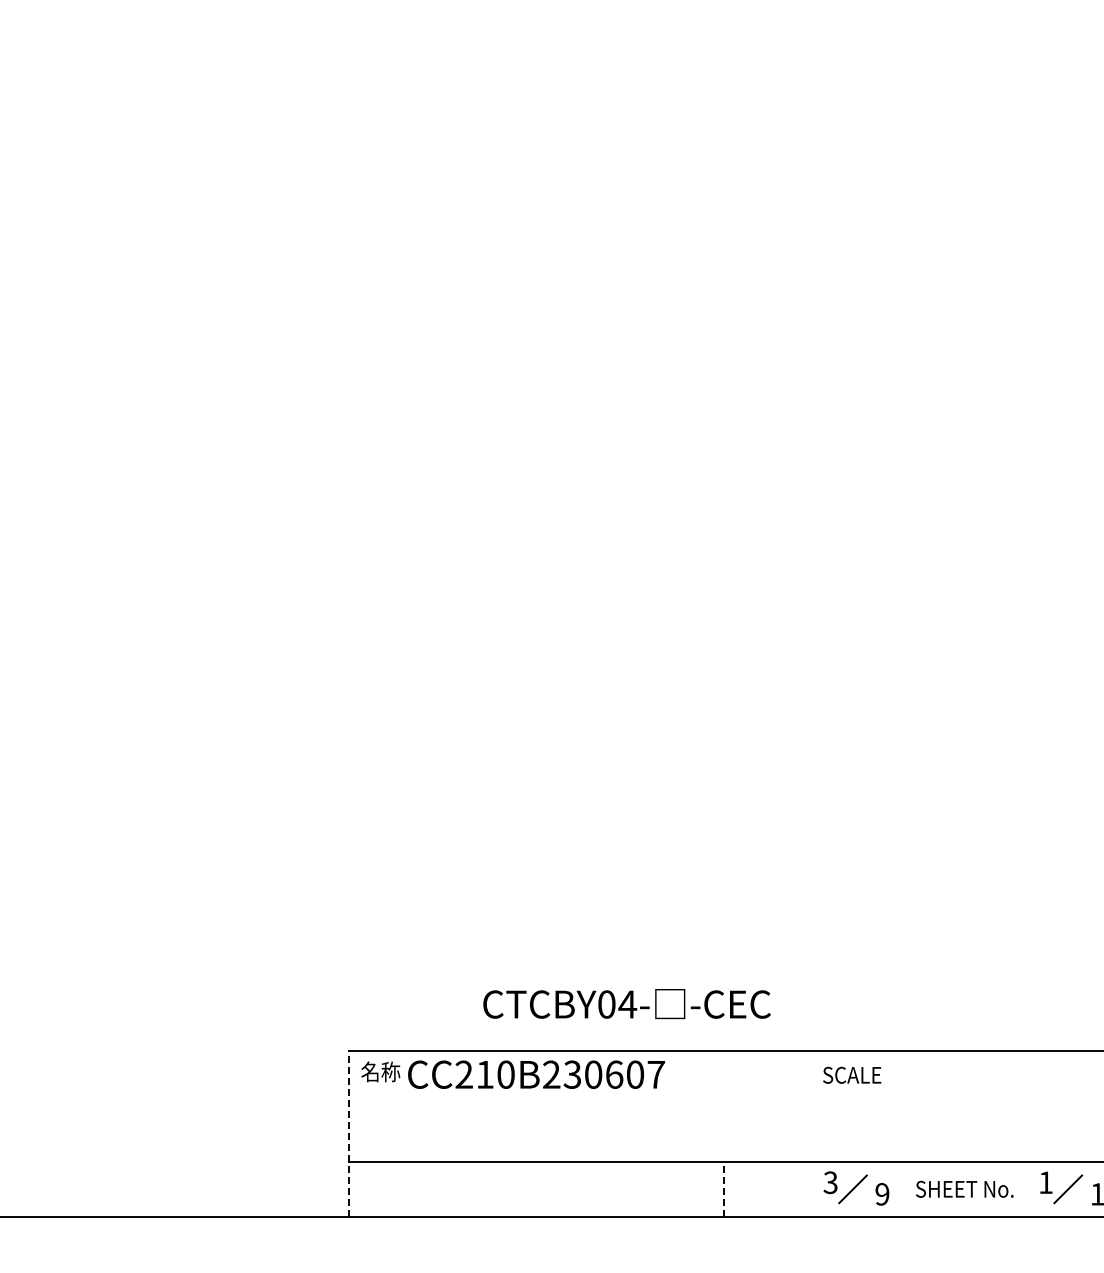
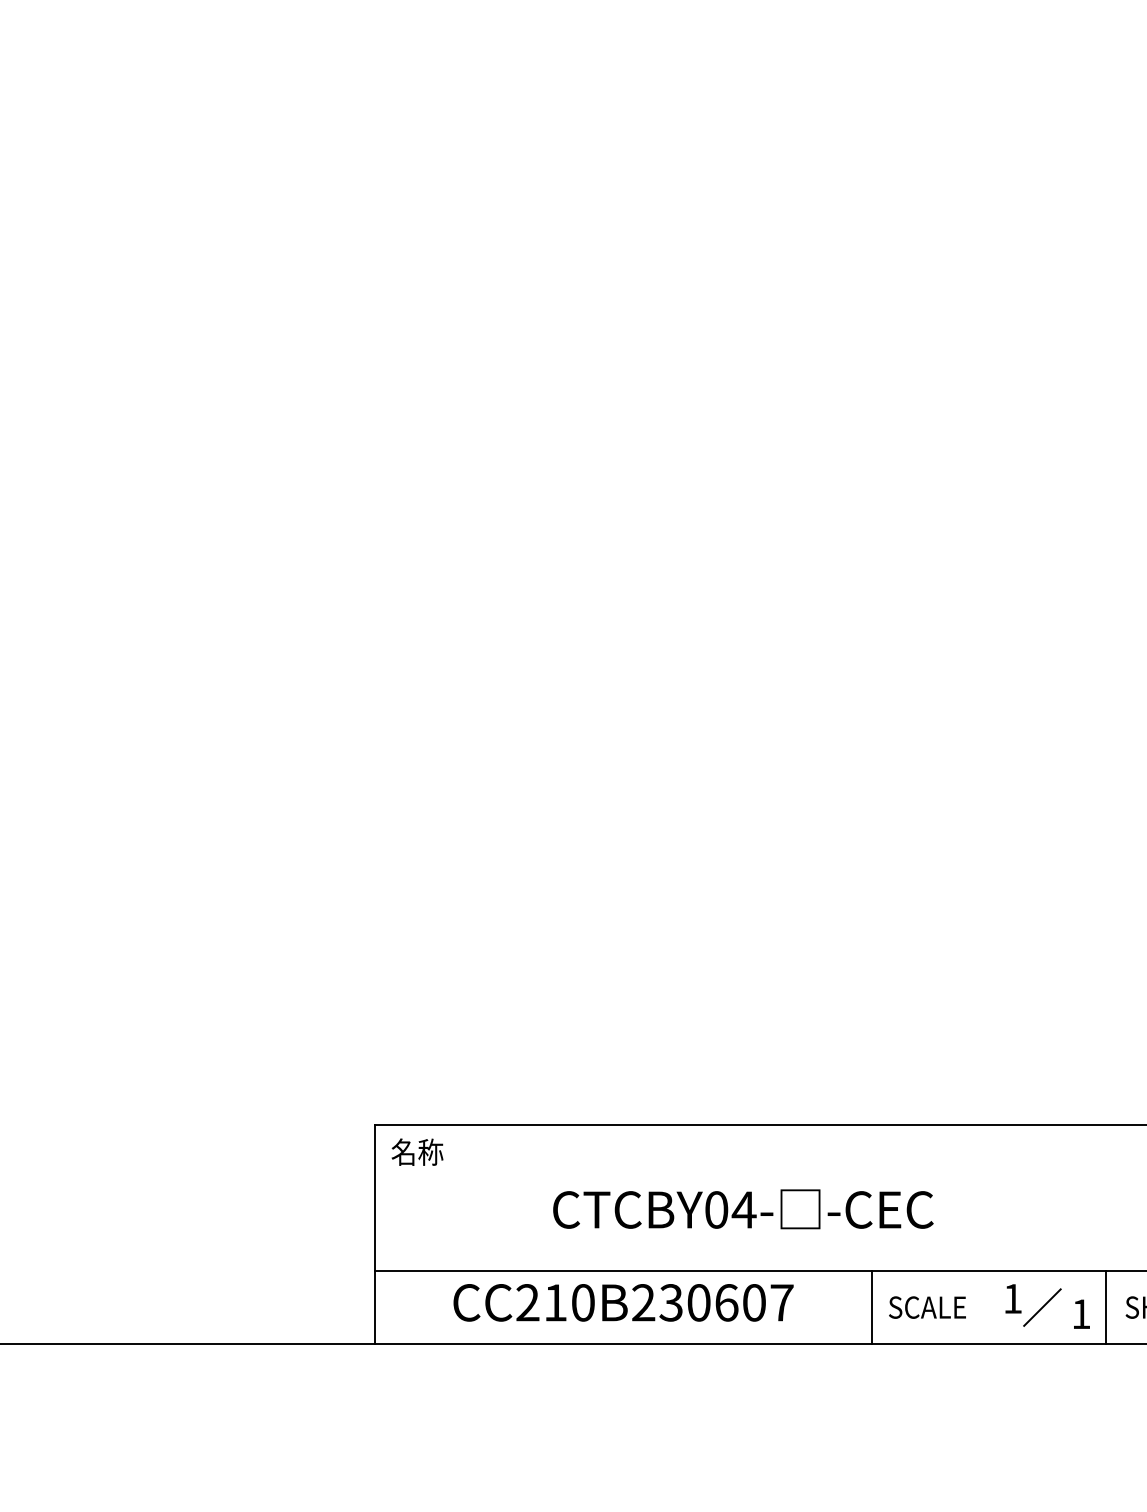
text: (626, 1004) -> (742, 1209), moved
text: (536, 1074) -> (623, 1302), moved
text: (852, 1074) -> (927, 1306), moved
line: (348, 1134) -> (374, 1235), dashed -> solid
text: (830, 1182) -> (1012, 1298), 3 -> 1
line: (900, 1188) -> (1105, 1306), added
line: (724, 1189) -> (872, 1307), dashed -> solid
text: (882, 1194) -> (1081, 1314), 9 -> 1

